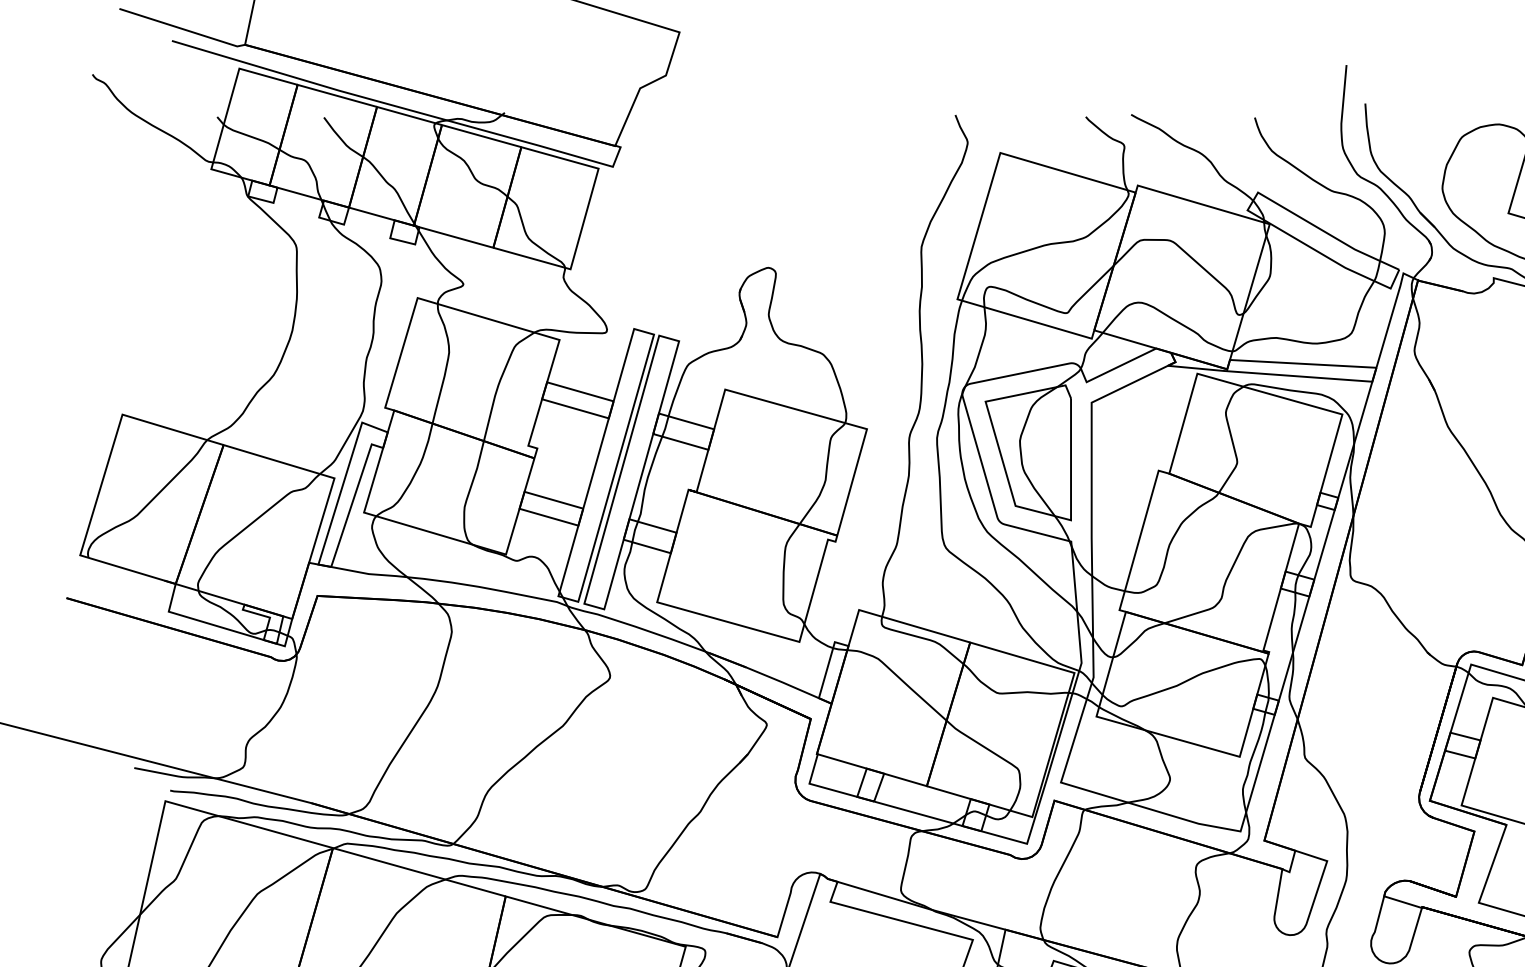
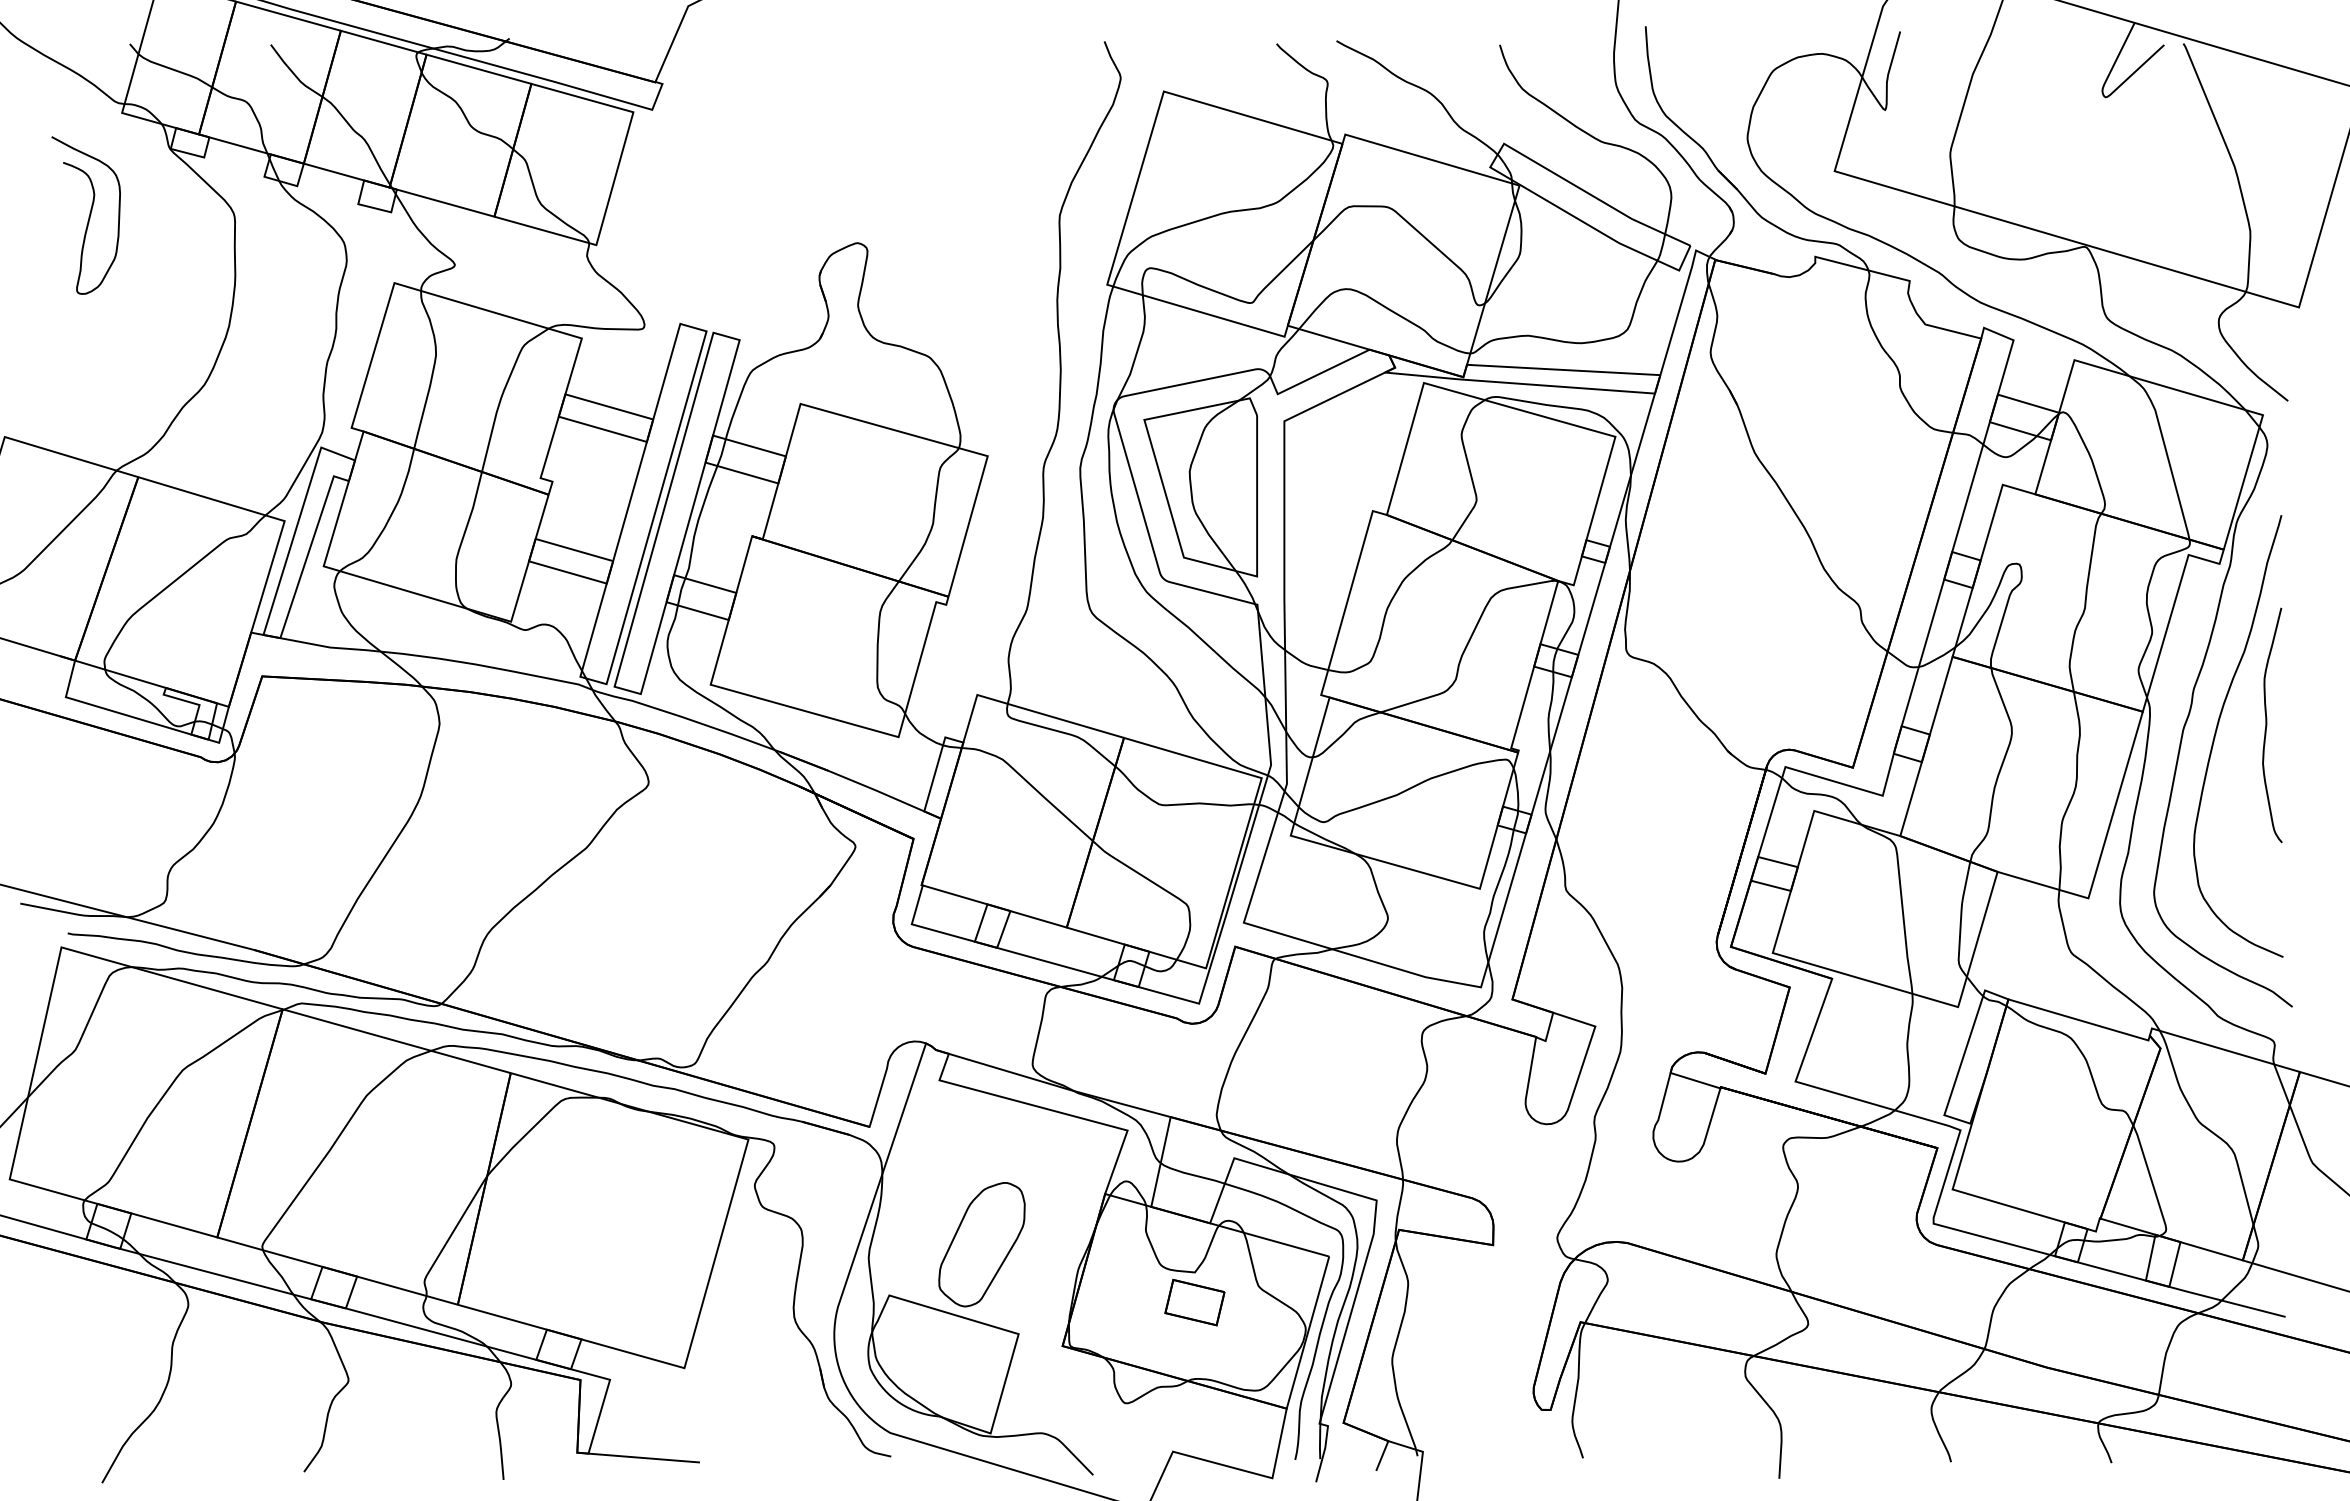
curve: (185, 247) -> (88, 216), added

